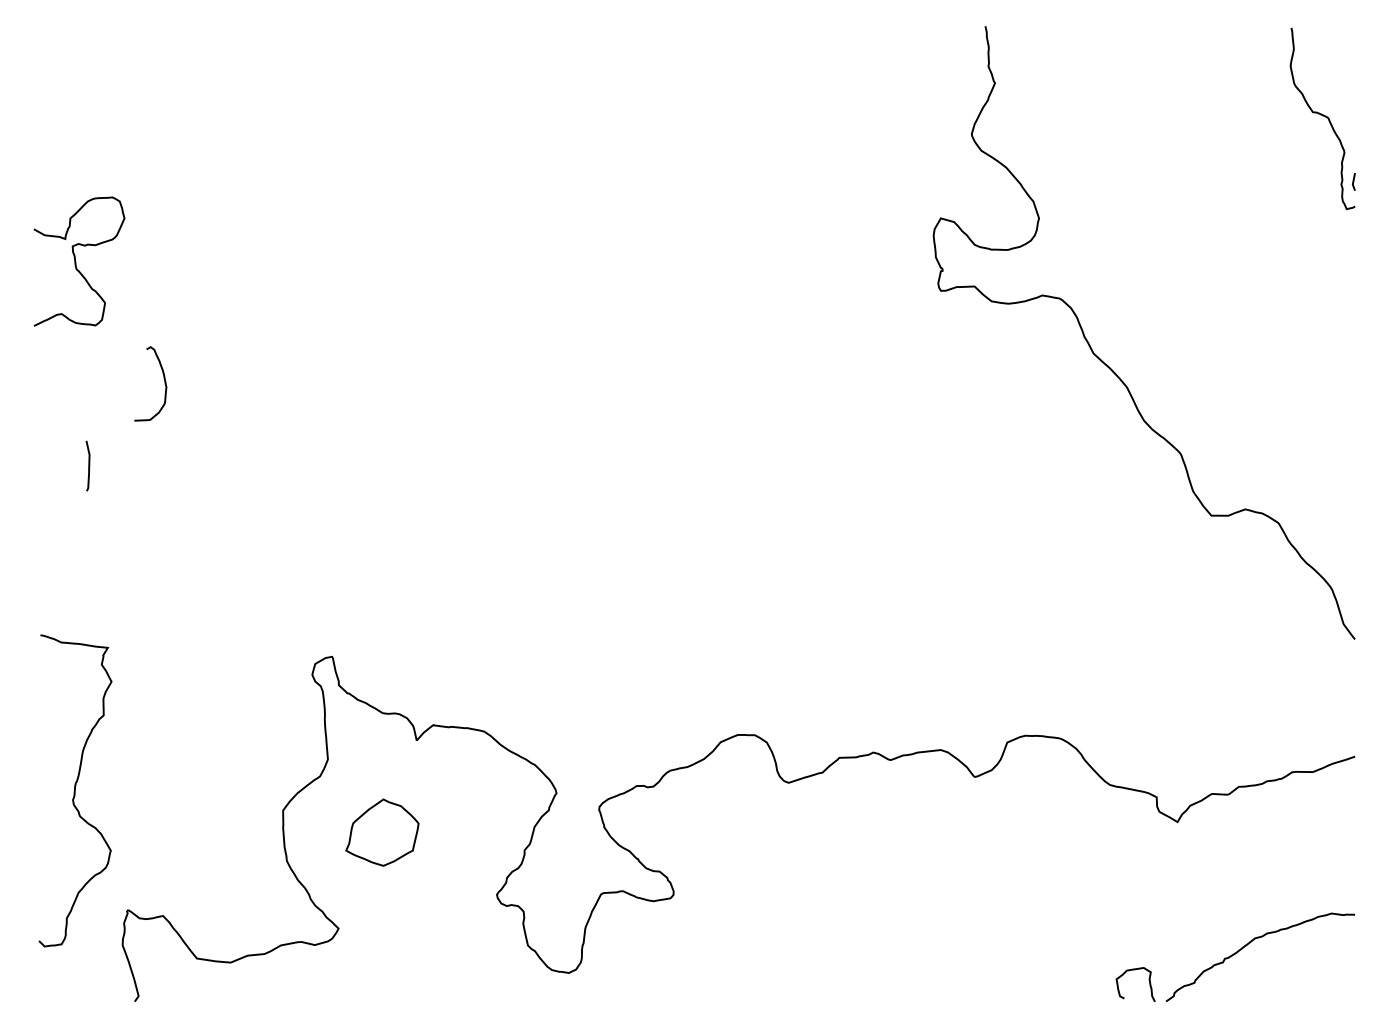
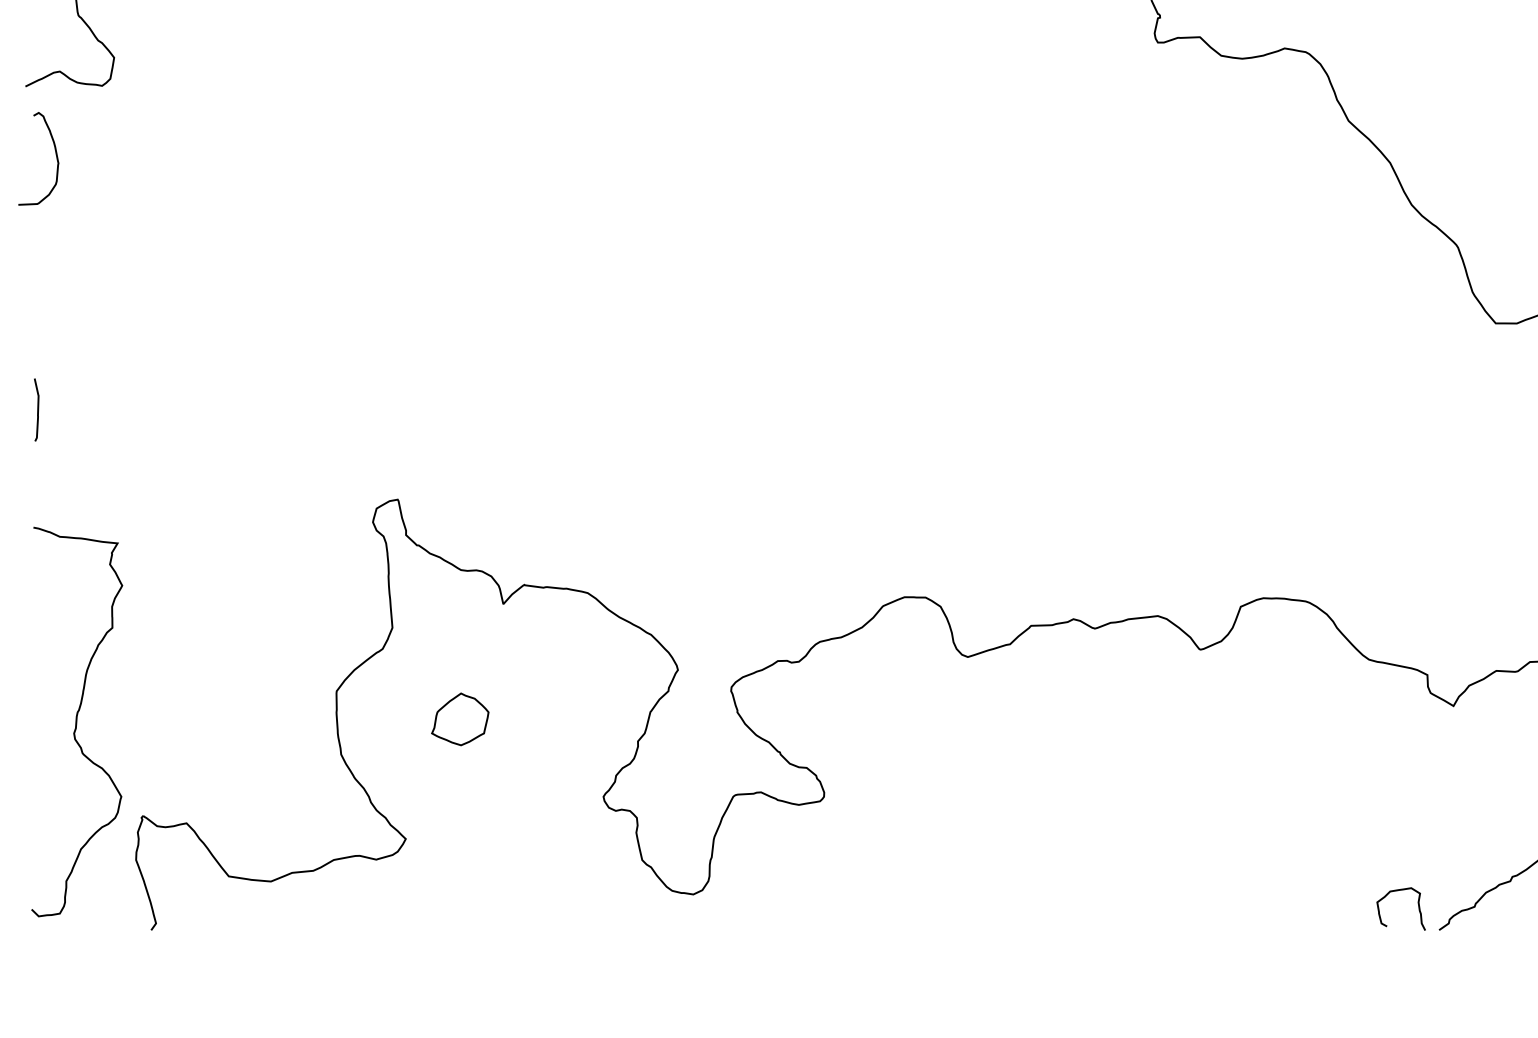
curve: (163, 378) -> (54, 152), moved
curve: (88, 465) -> (37, 409), moved
curve: (75, 790) -> (77, 721), moved
part: (381, 832) -> (459, 719), size x0.62

